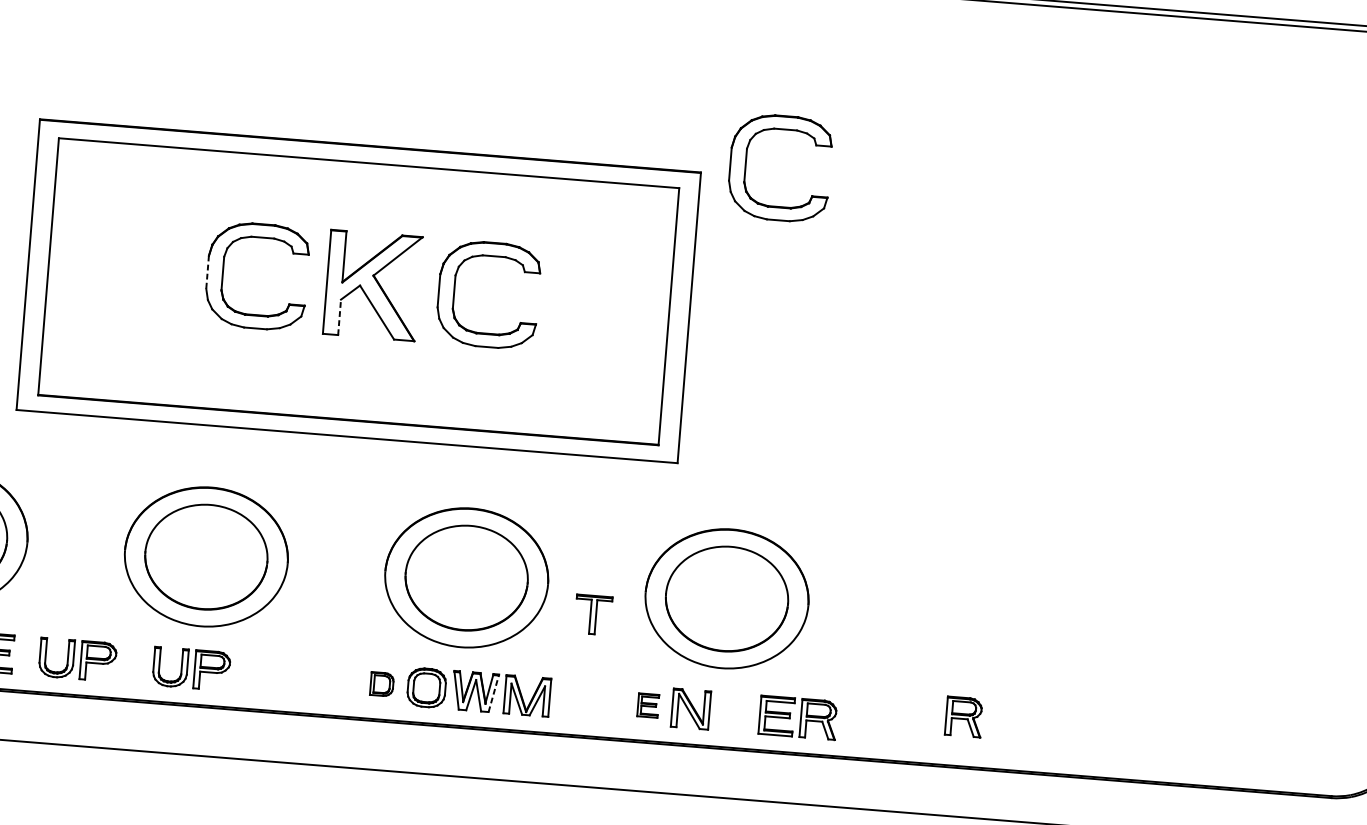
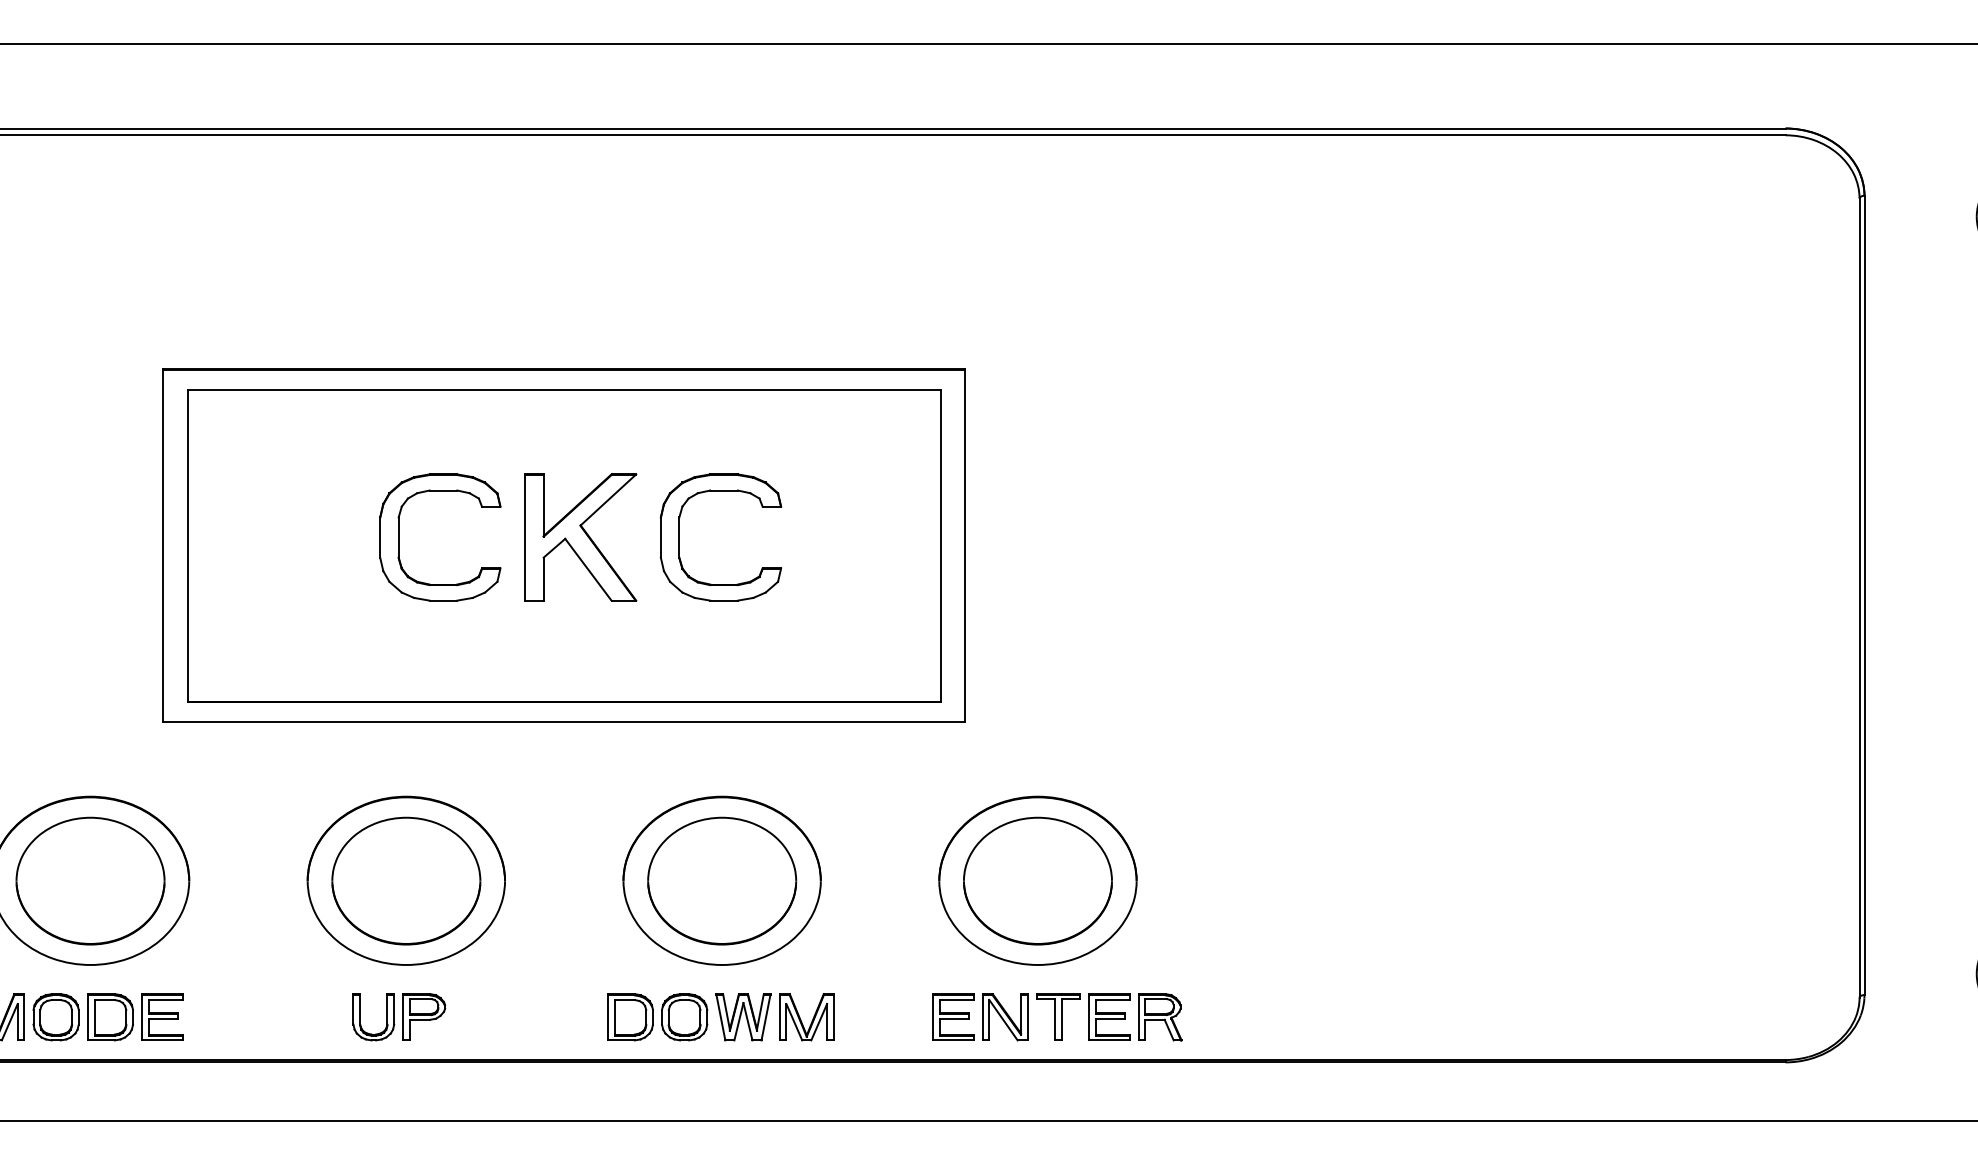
part: (745, 165) -> (1018, 356), removed
line: (207, 273) -> (380, 538), dashed -> solid
line: (339, 316) -> (543, 578), dashed -> solid
part: (593, 614) -> (1058, 1016), moved
part: (77, 660) -> (261, 1017), removed
part: (382, 684) -> (630, 1017), size x1.67
line: (494, 693) -> (766, 1017), dashed -> solid
part: (648, 705) -> (953, 1016), size x1.67
part: (964, 717) -> (1335, 1000), removed

